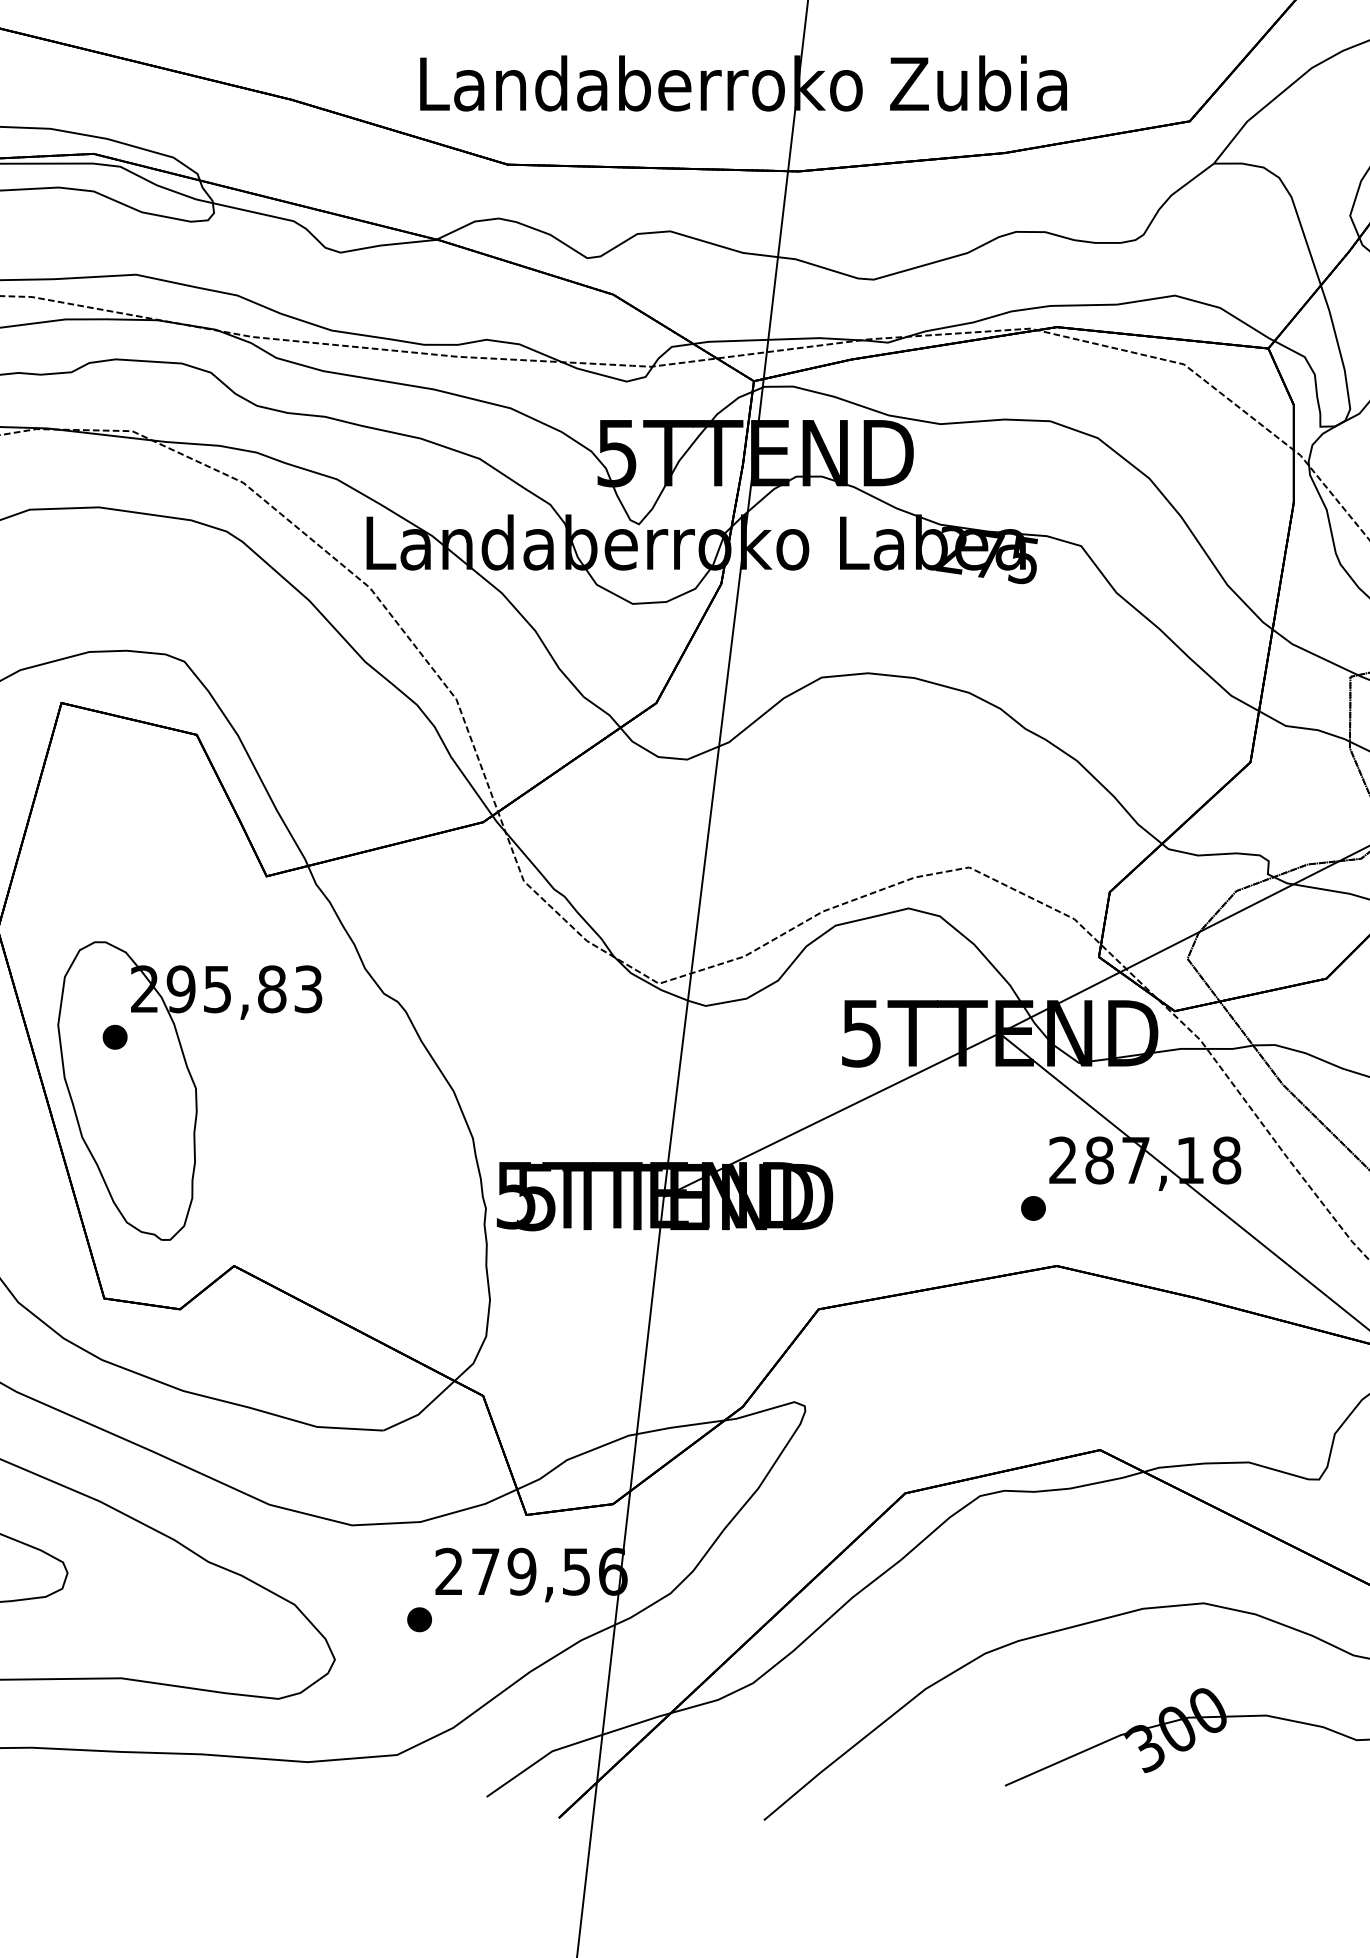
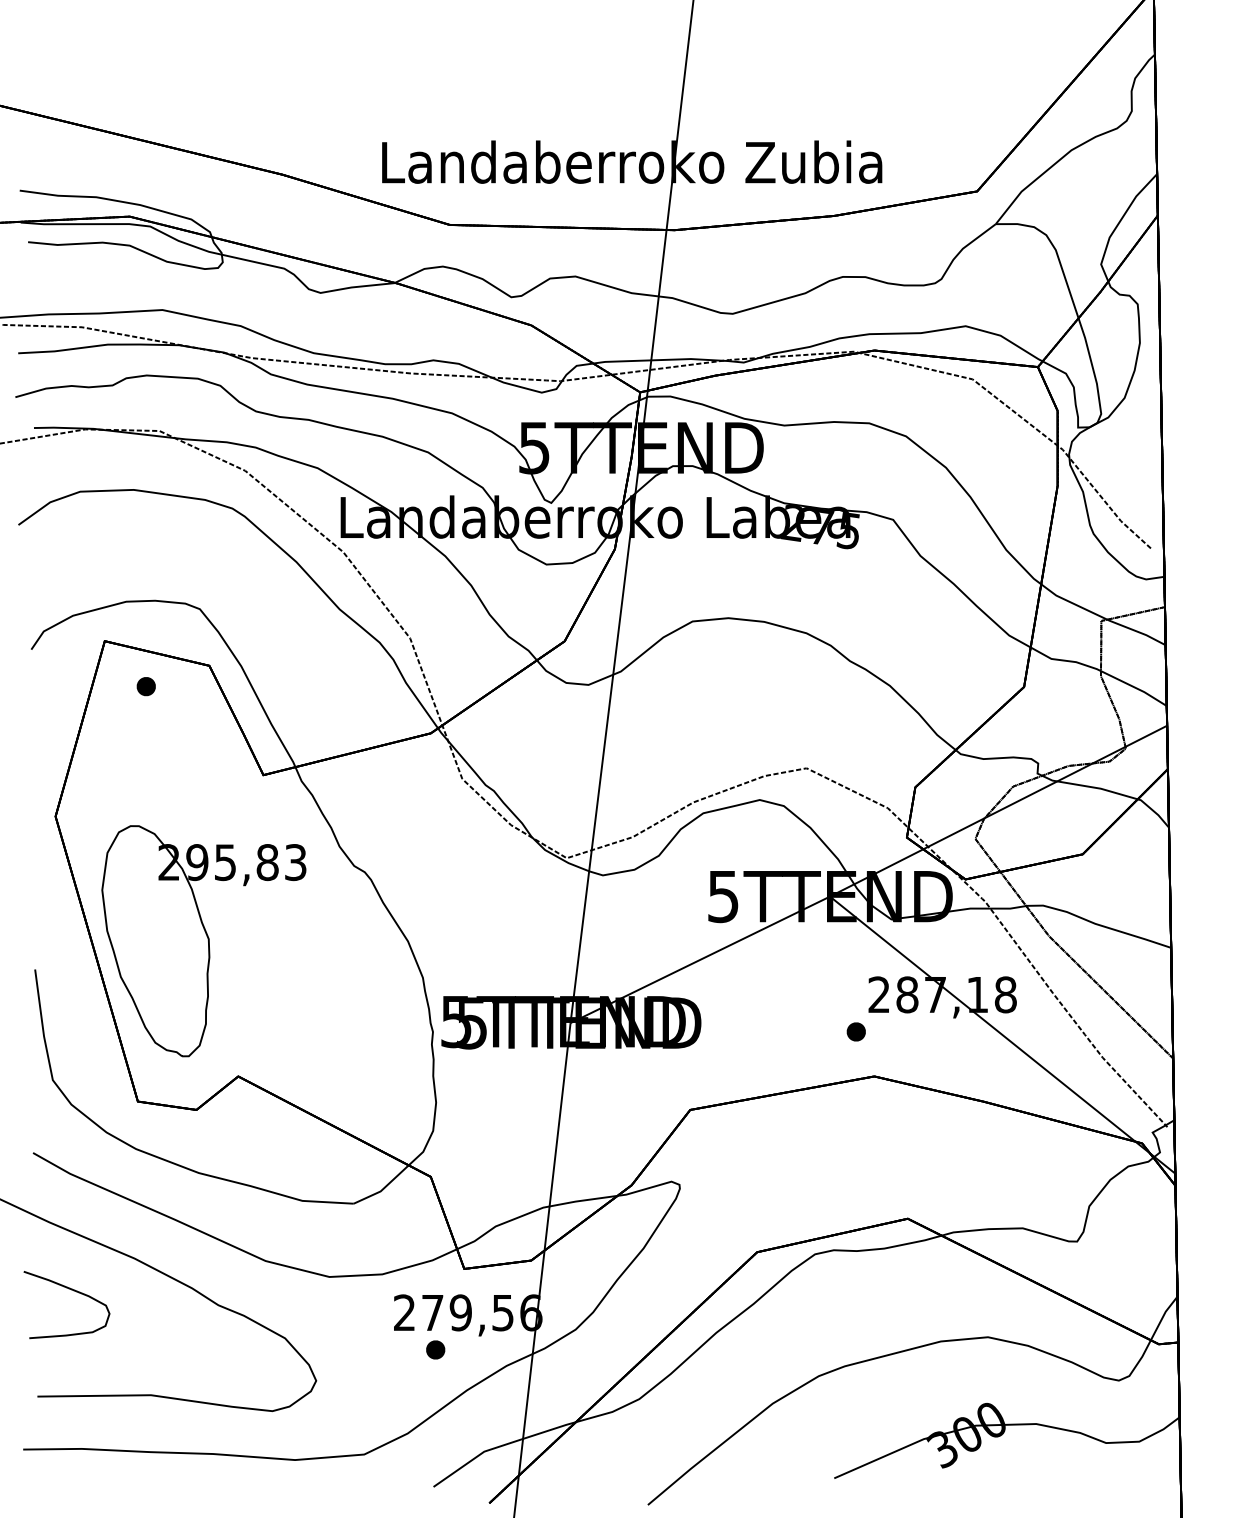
part: (114, 1037) -> (145, 686), moved
part: (419, 1619) -> (435, 1349), moved

